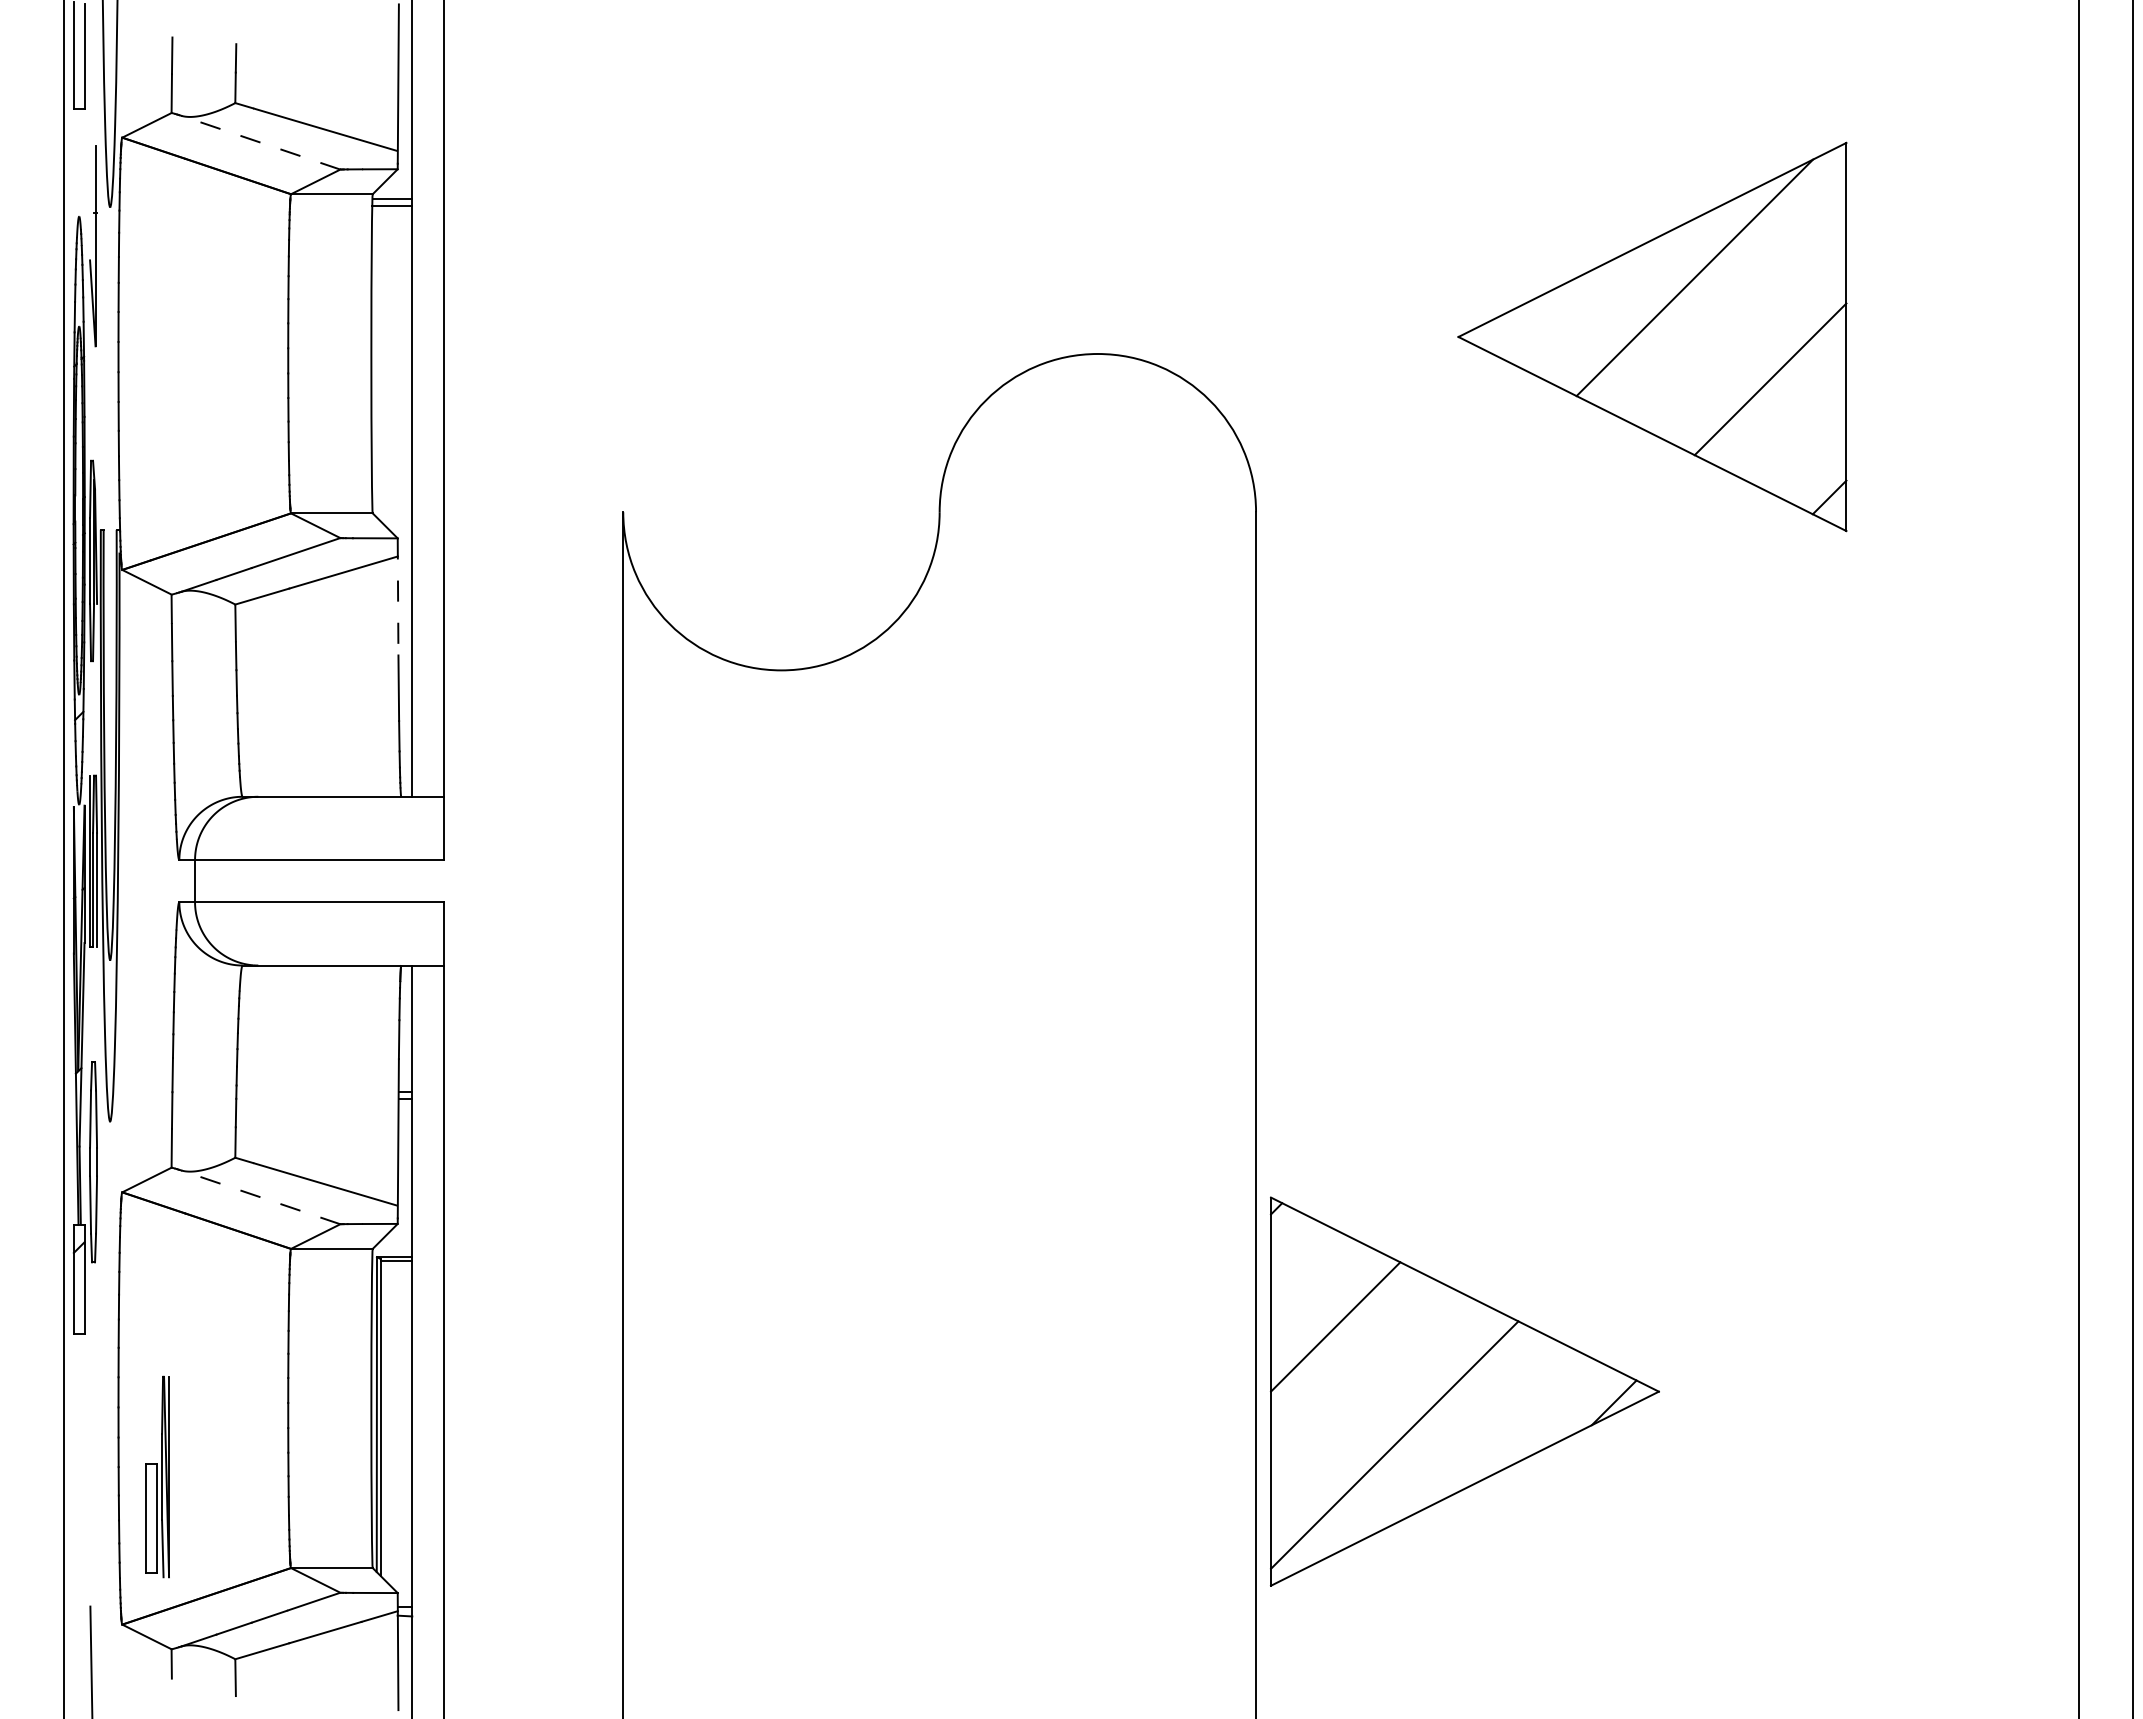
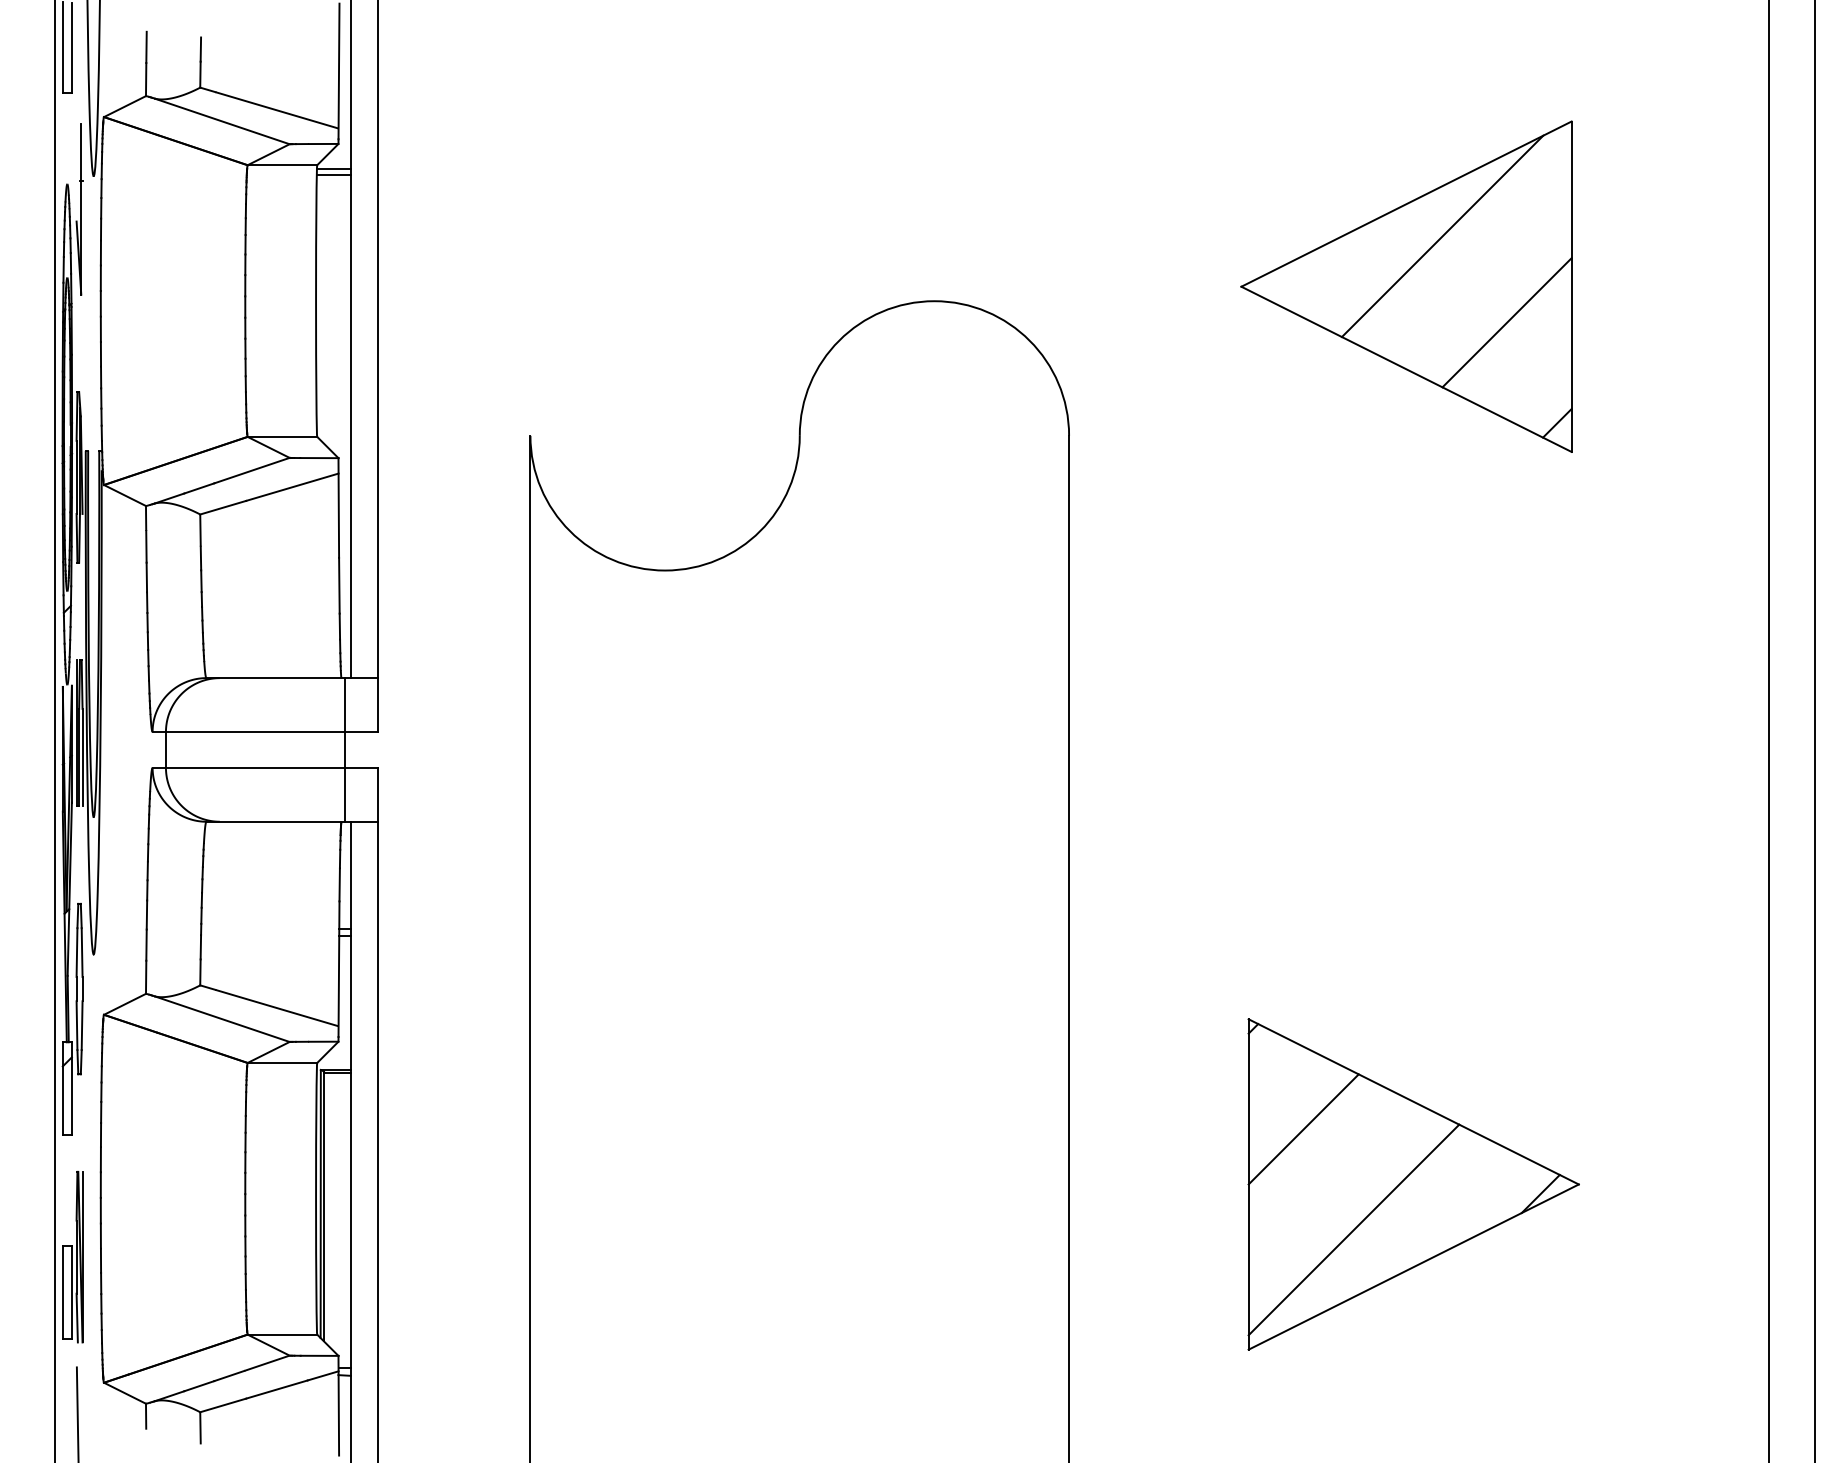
line: (260, 142) -> (221, 121), dashed -> solid
line: (398, 596) -> (339, 507), dashed -> solid
line: (405, 880) -> (345, 749), added
line: (260, 1197) -> (221, 1019), dashed -> solid
part: (1464, 1391) -> (1413, 1184), moved
part: (157, 1476) -> (72, 1256), moved

